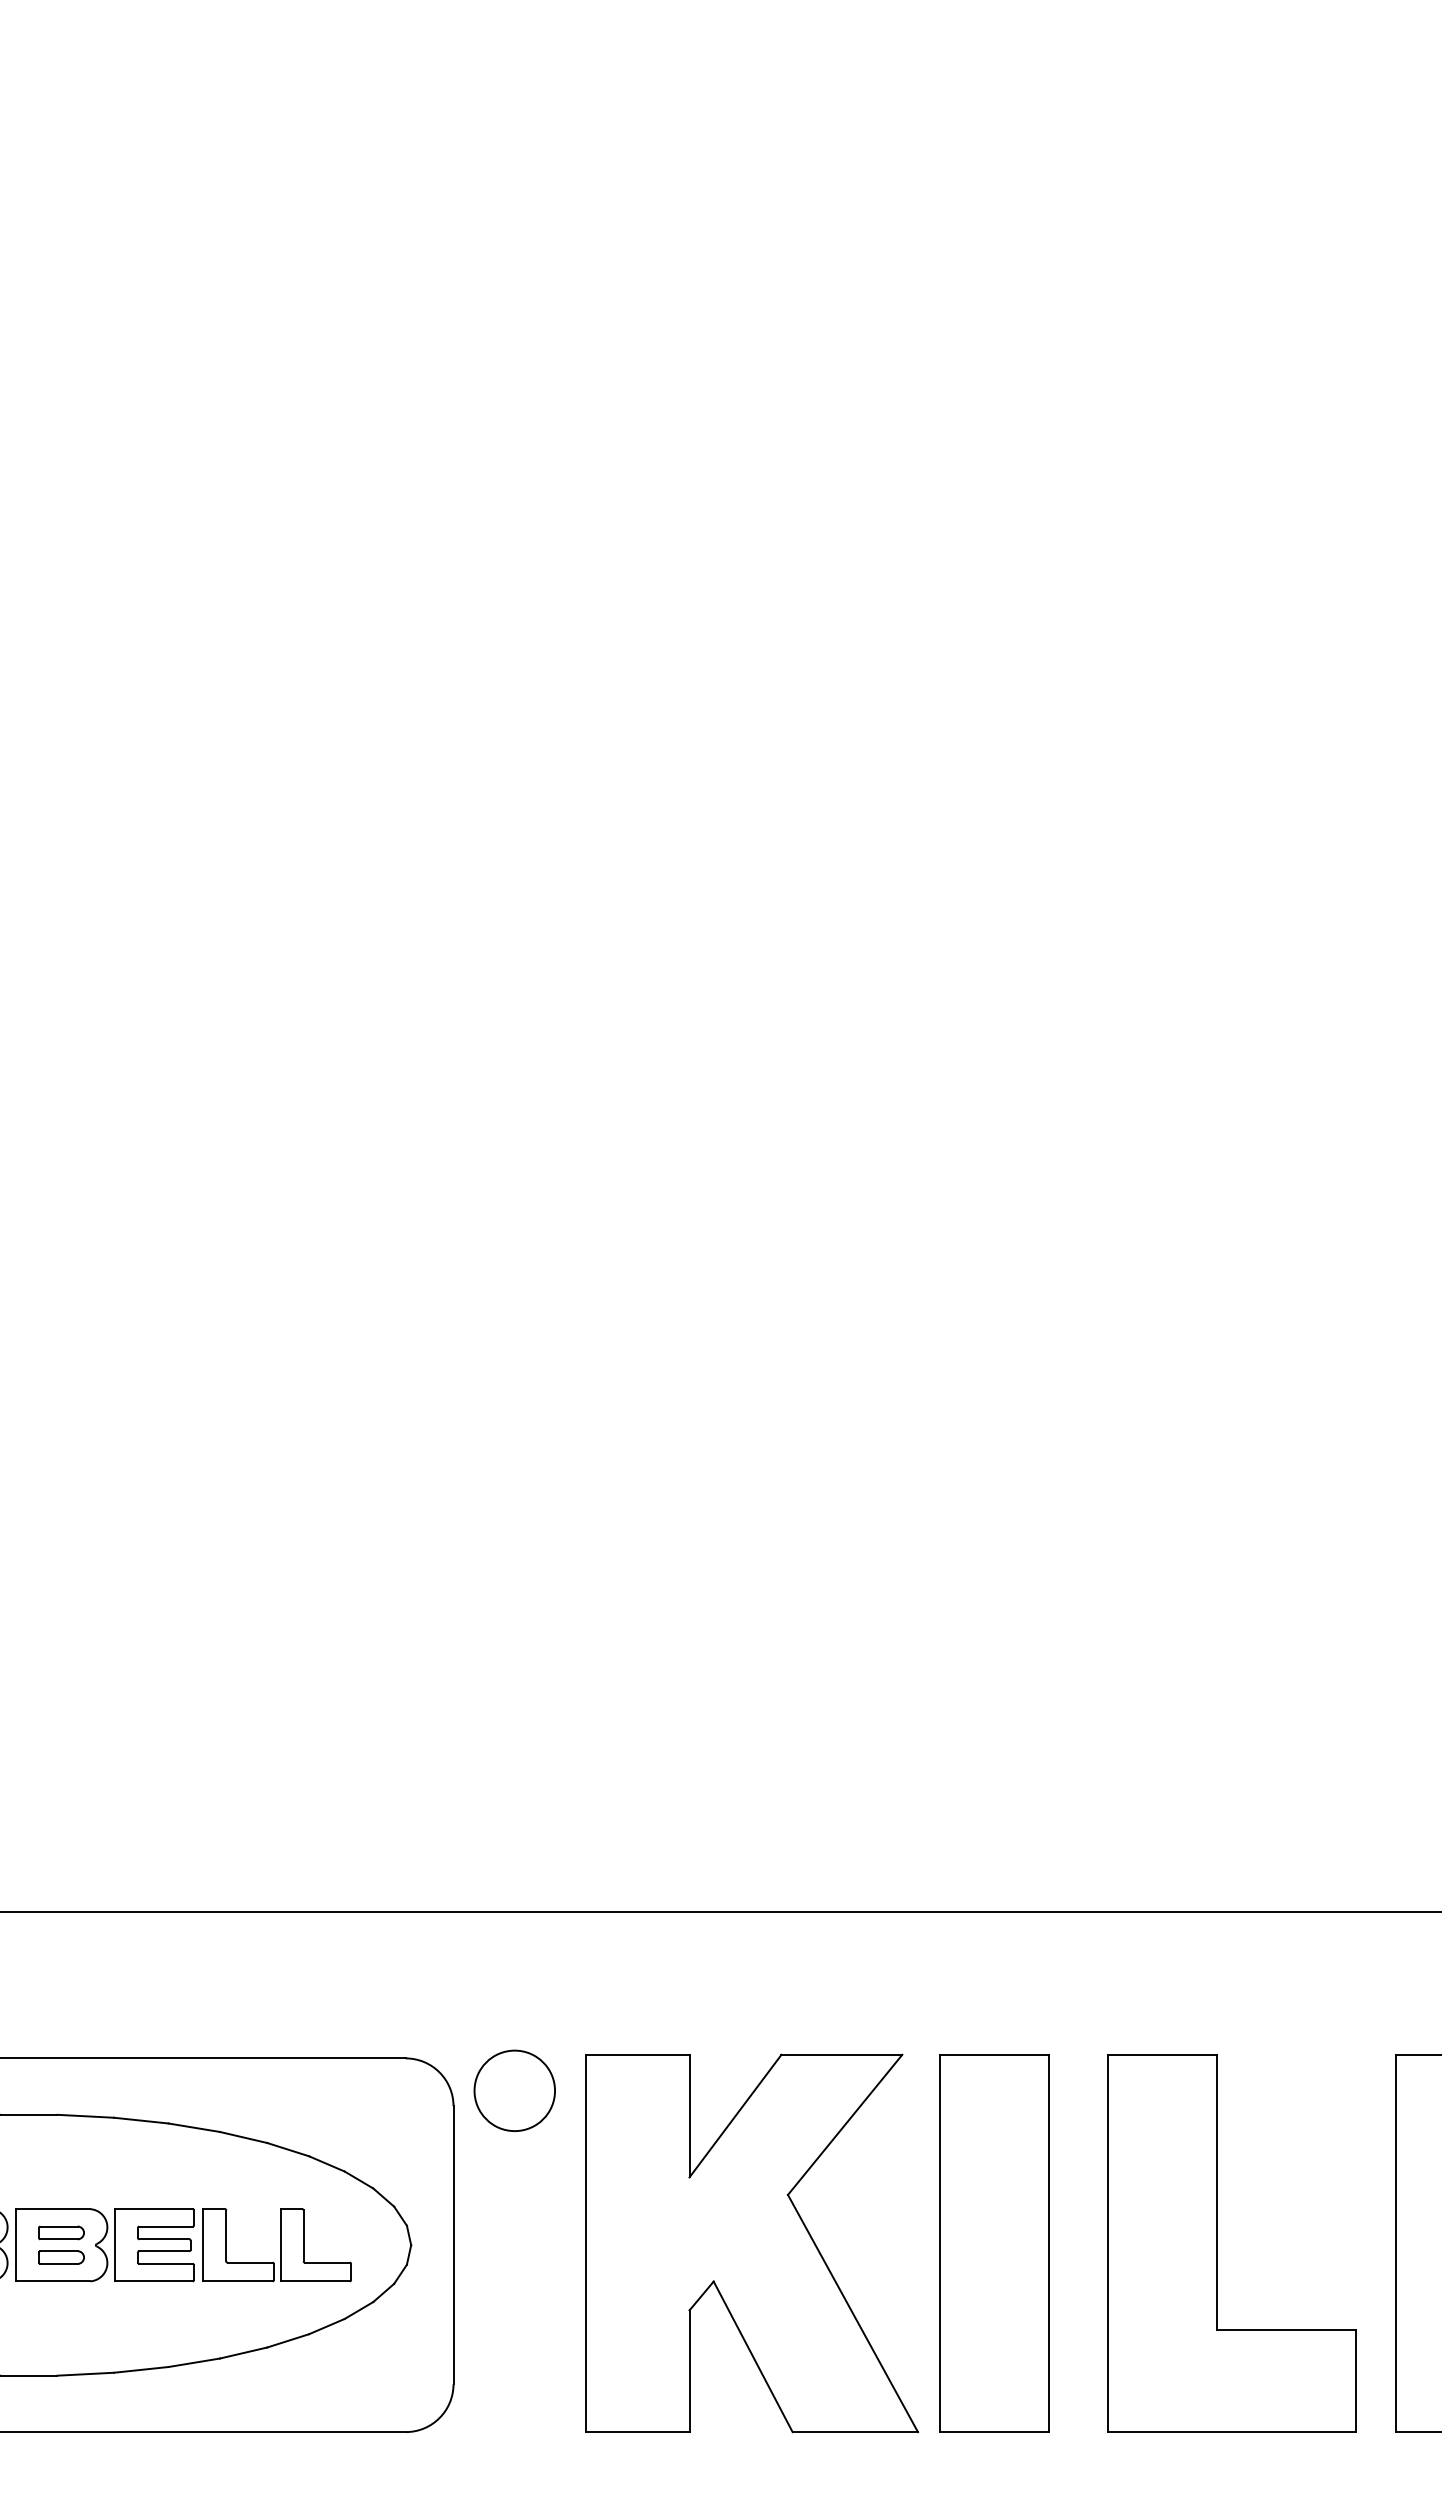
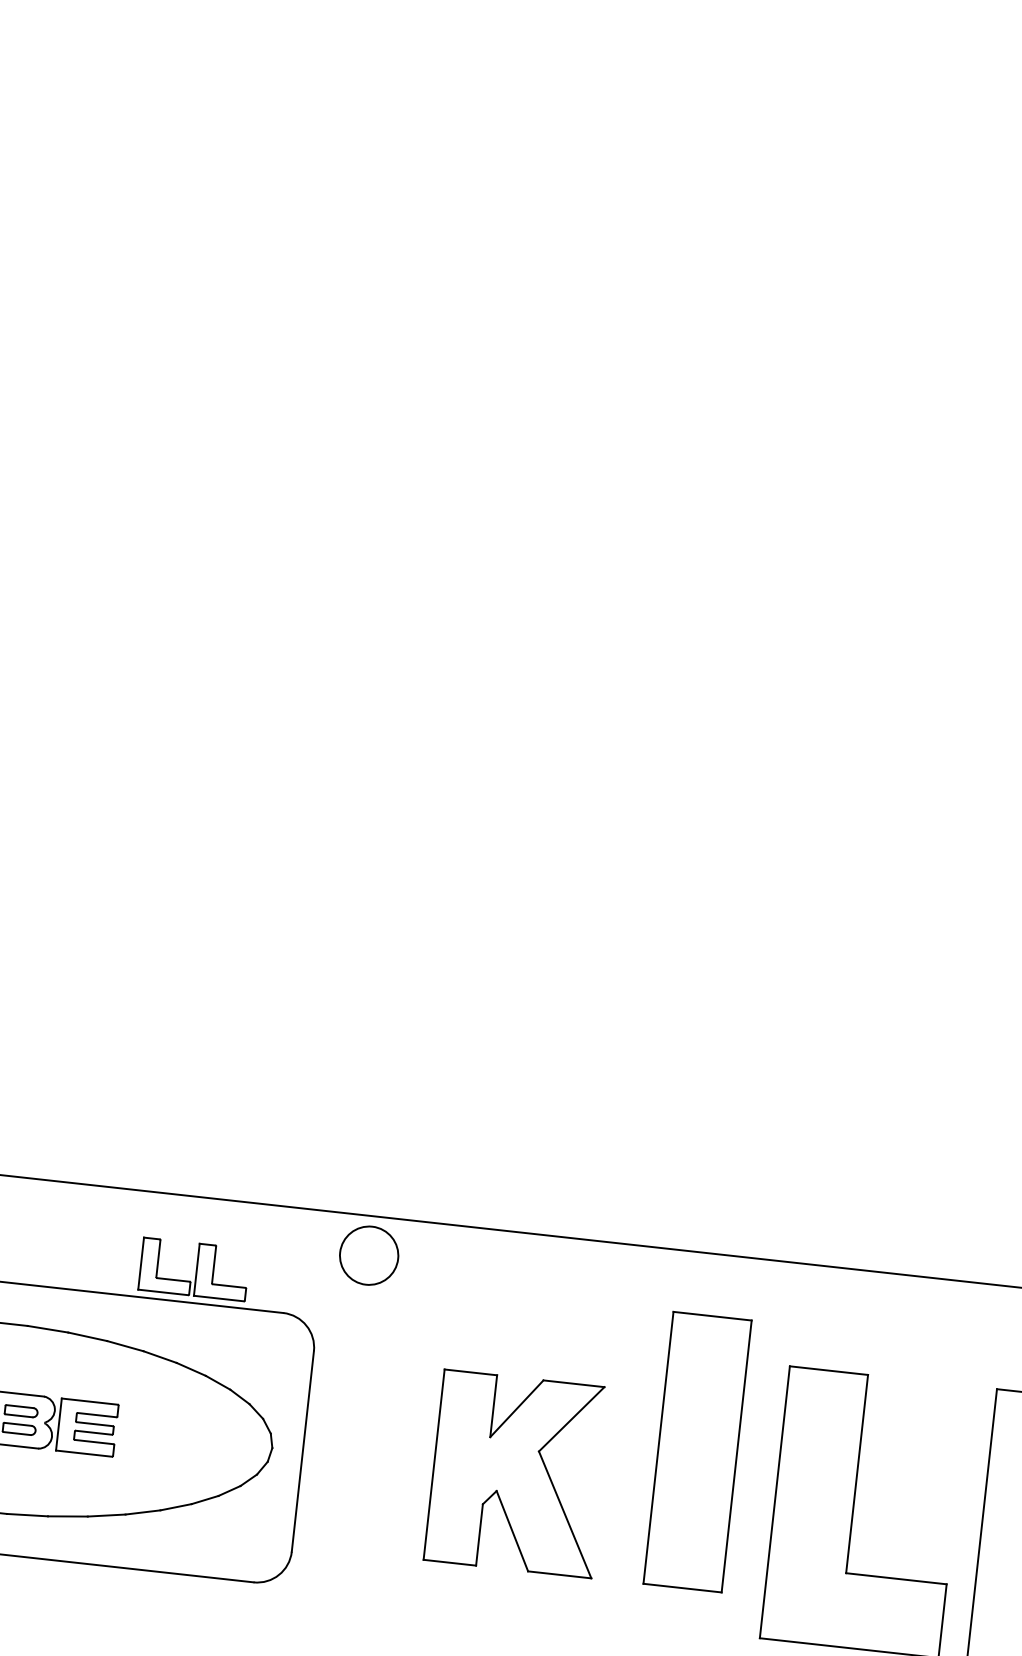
circle: (514, 2090) -> (368, 1255), moved
part: (751, 2243) -> (517, 1473), size x0.7
part: (994, 2243) -> (697, 1452), moved
part: (276, 2245) -> (193, 1269), moved

